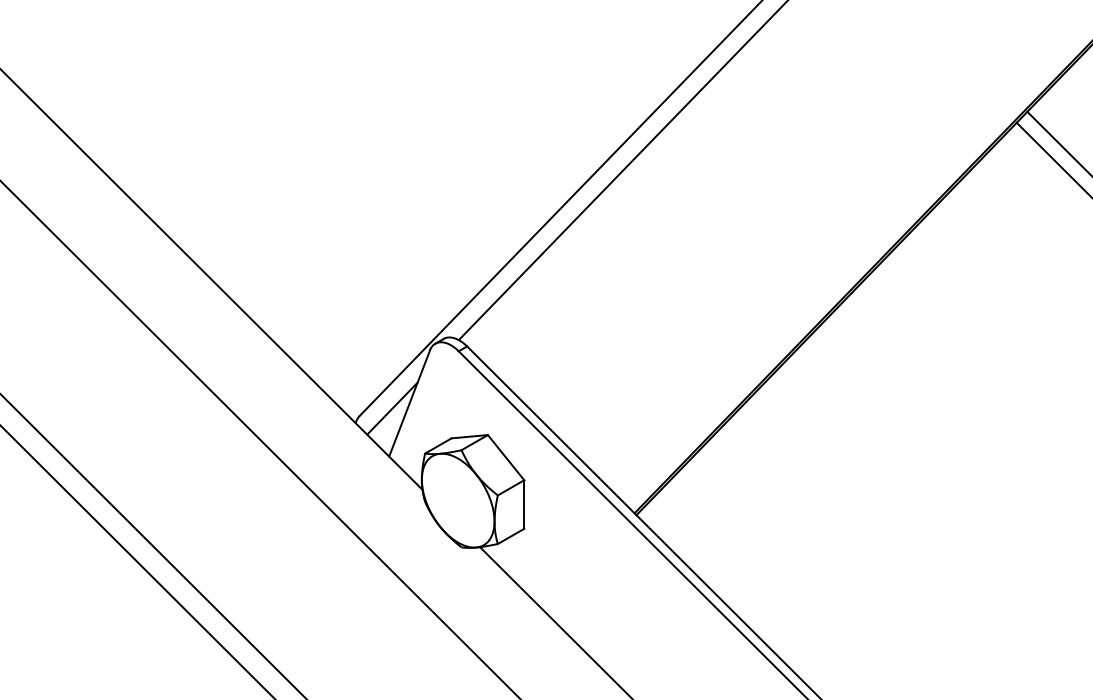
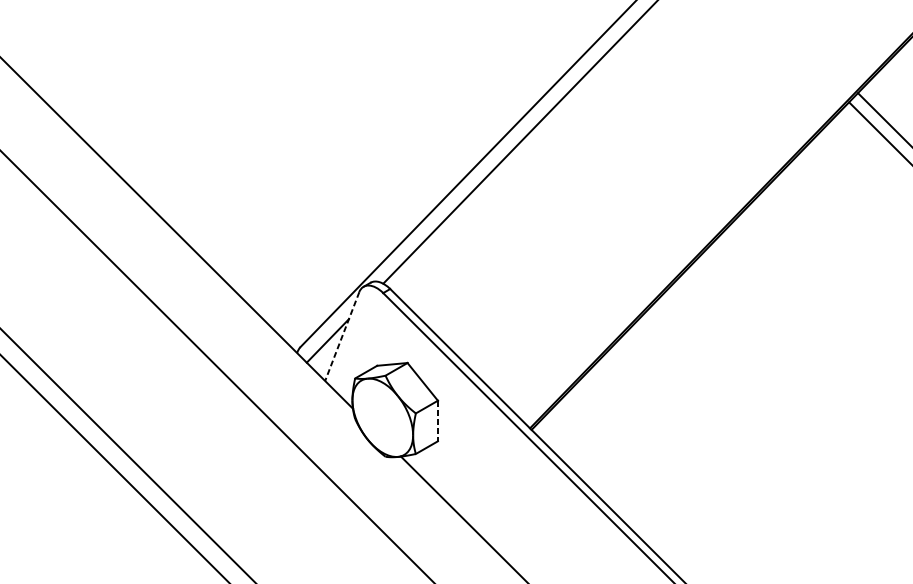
line: (409, 403) -> (342, 336), solid -> dashed
line: (524, 505) -> (438, 421), solid -> dashed

